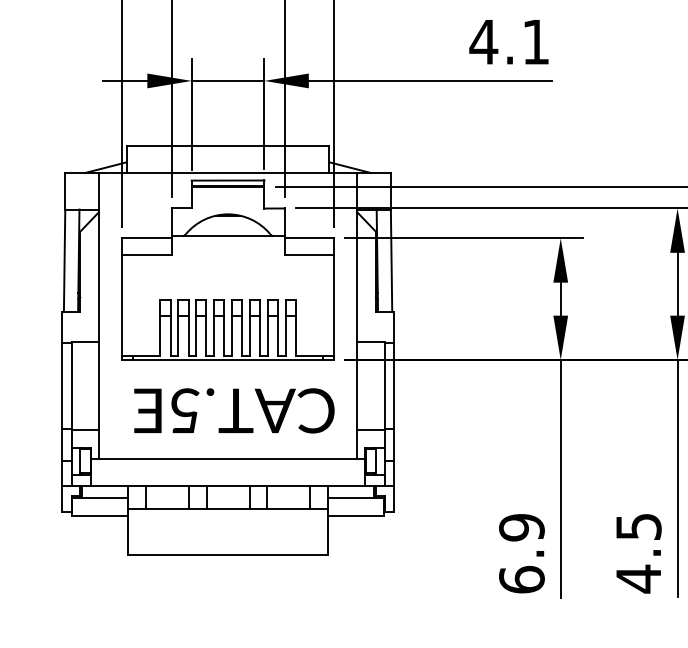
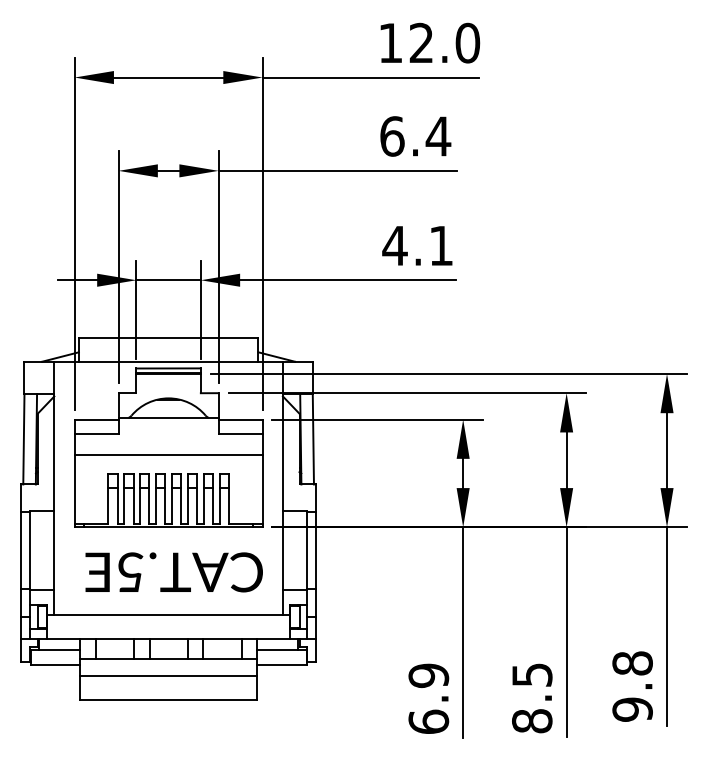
line: (227, 278) -> (168, 455), added
line: (227, 528) -> (168, 676), added
text: (639, 579) -> (532, 721), 4.5 -> 8.5

